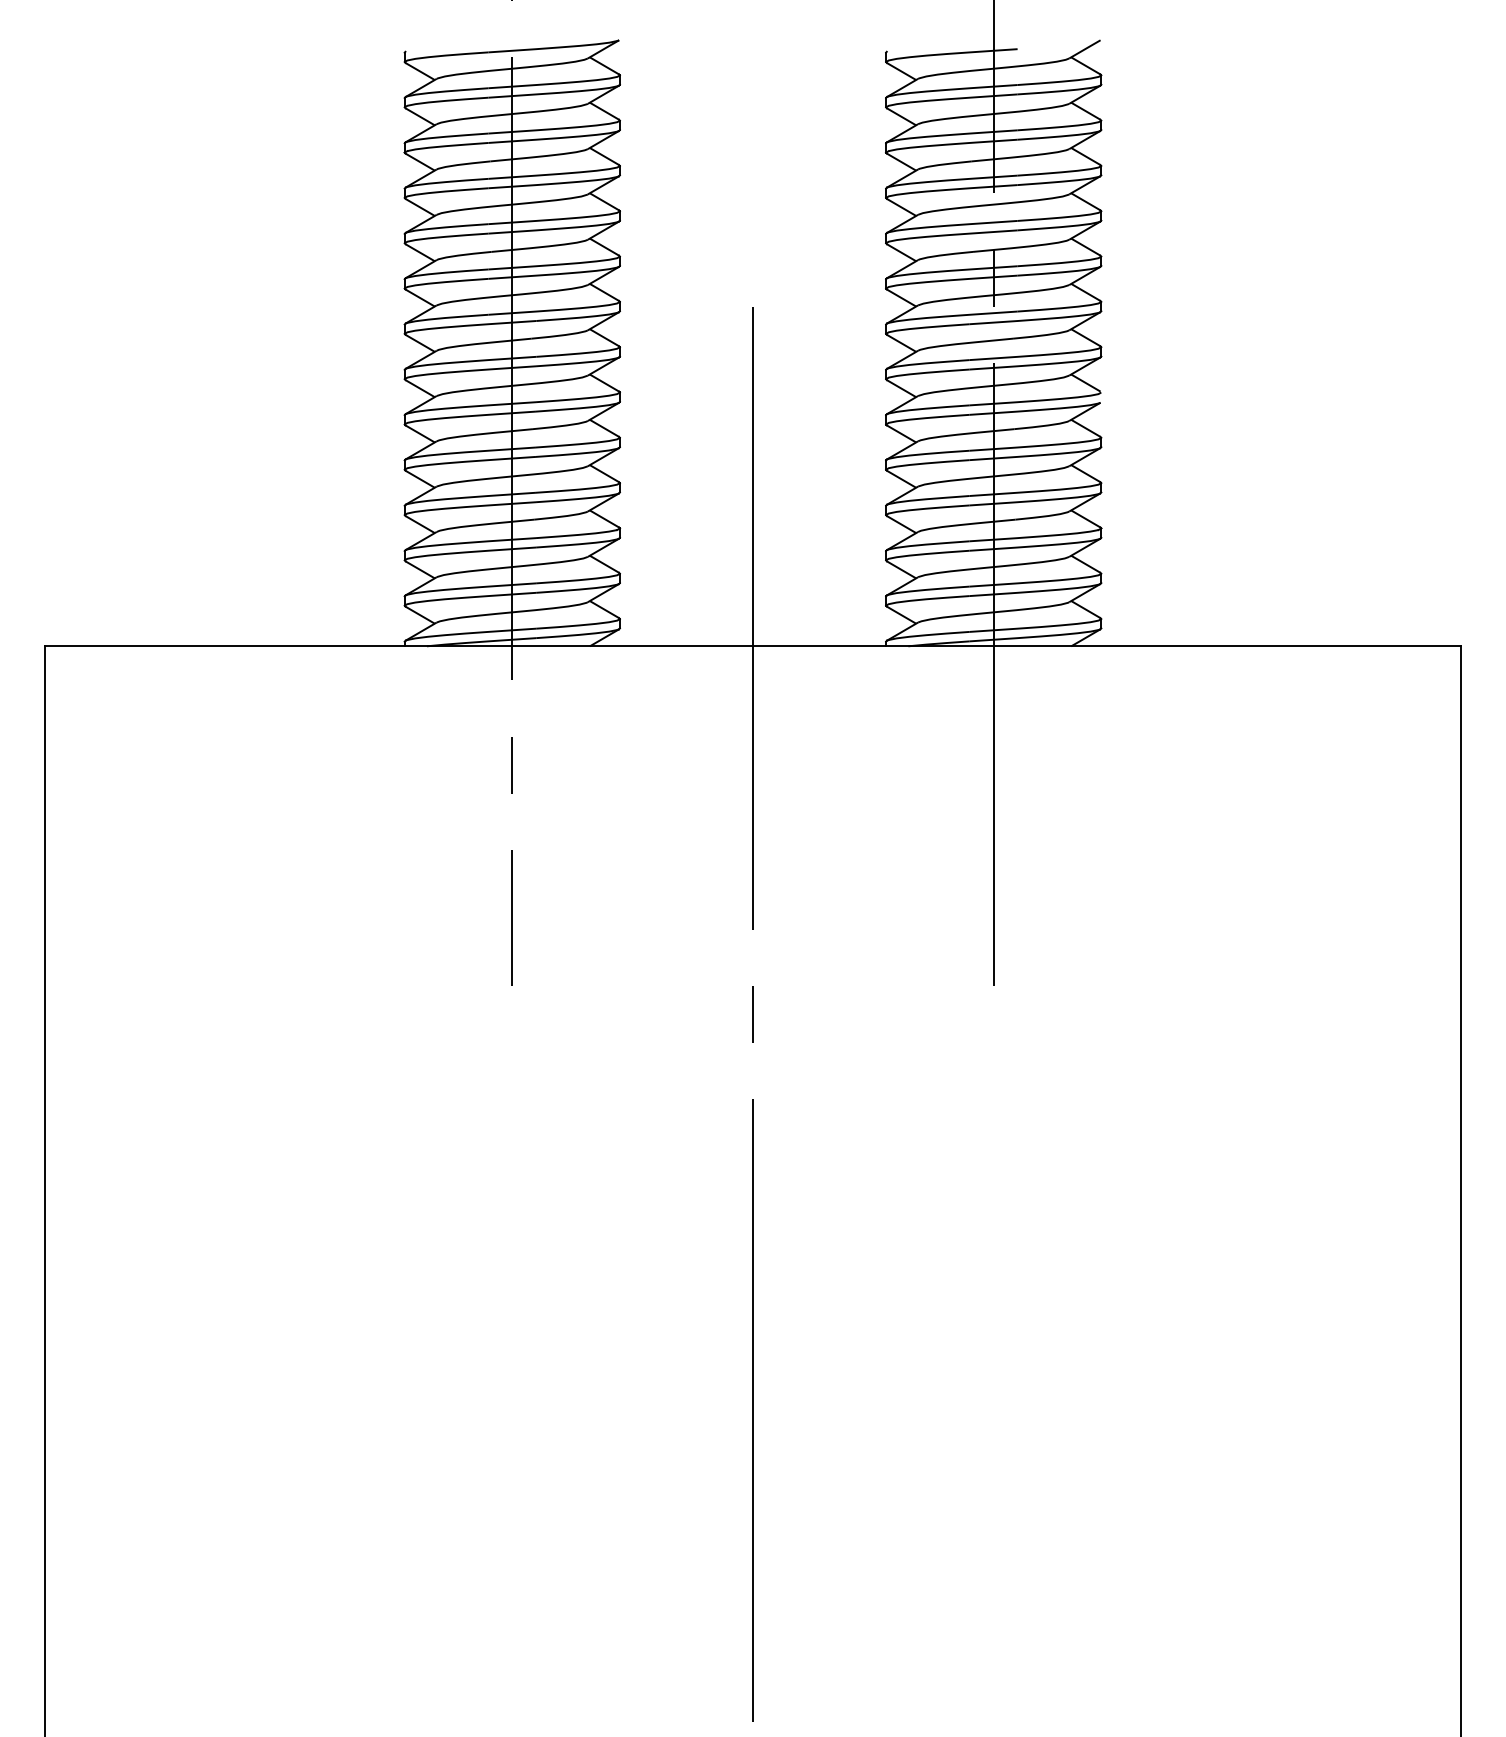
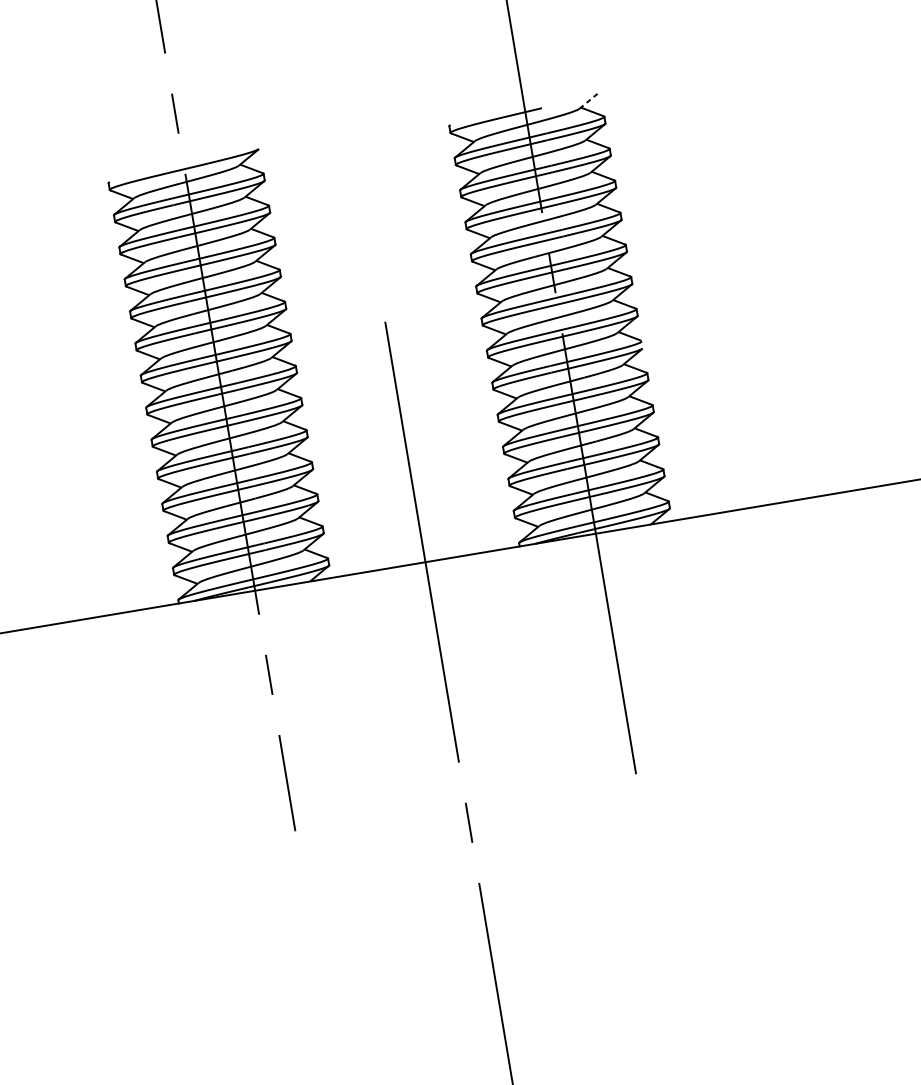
line: (1085, 48) -> (590, 99), solid -> dashed

